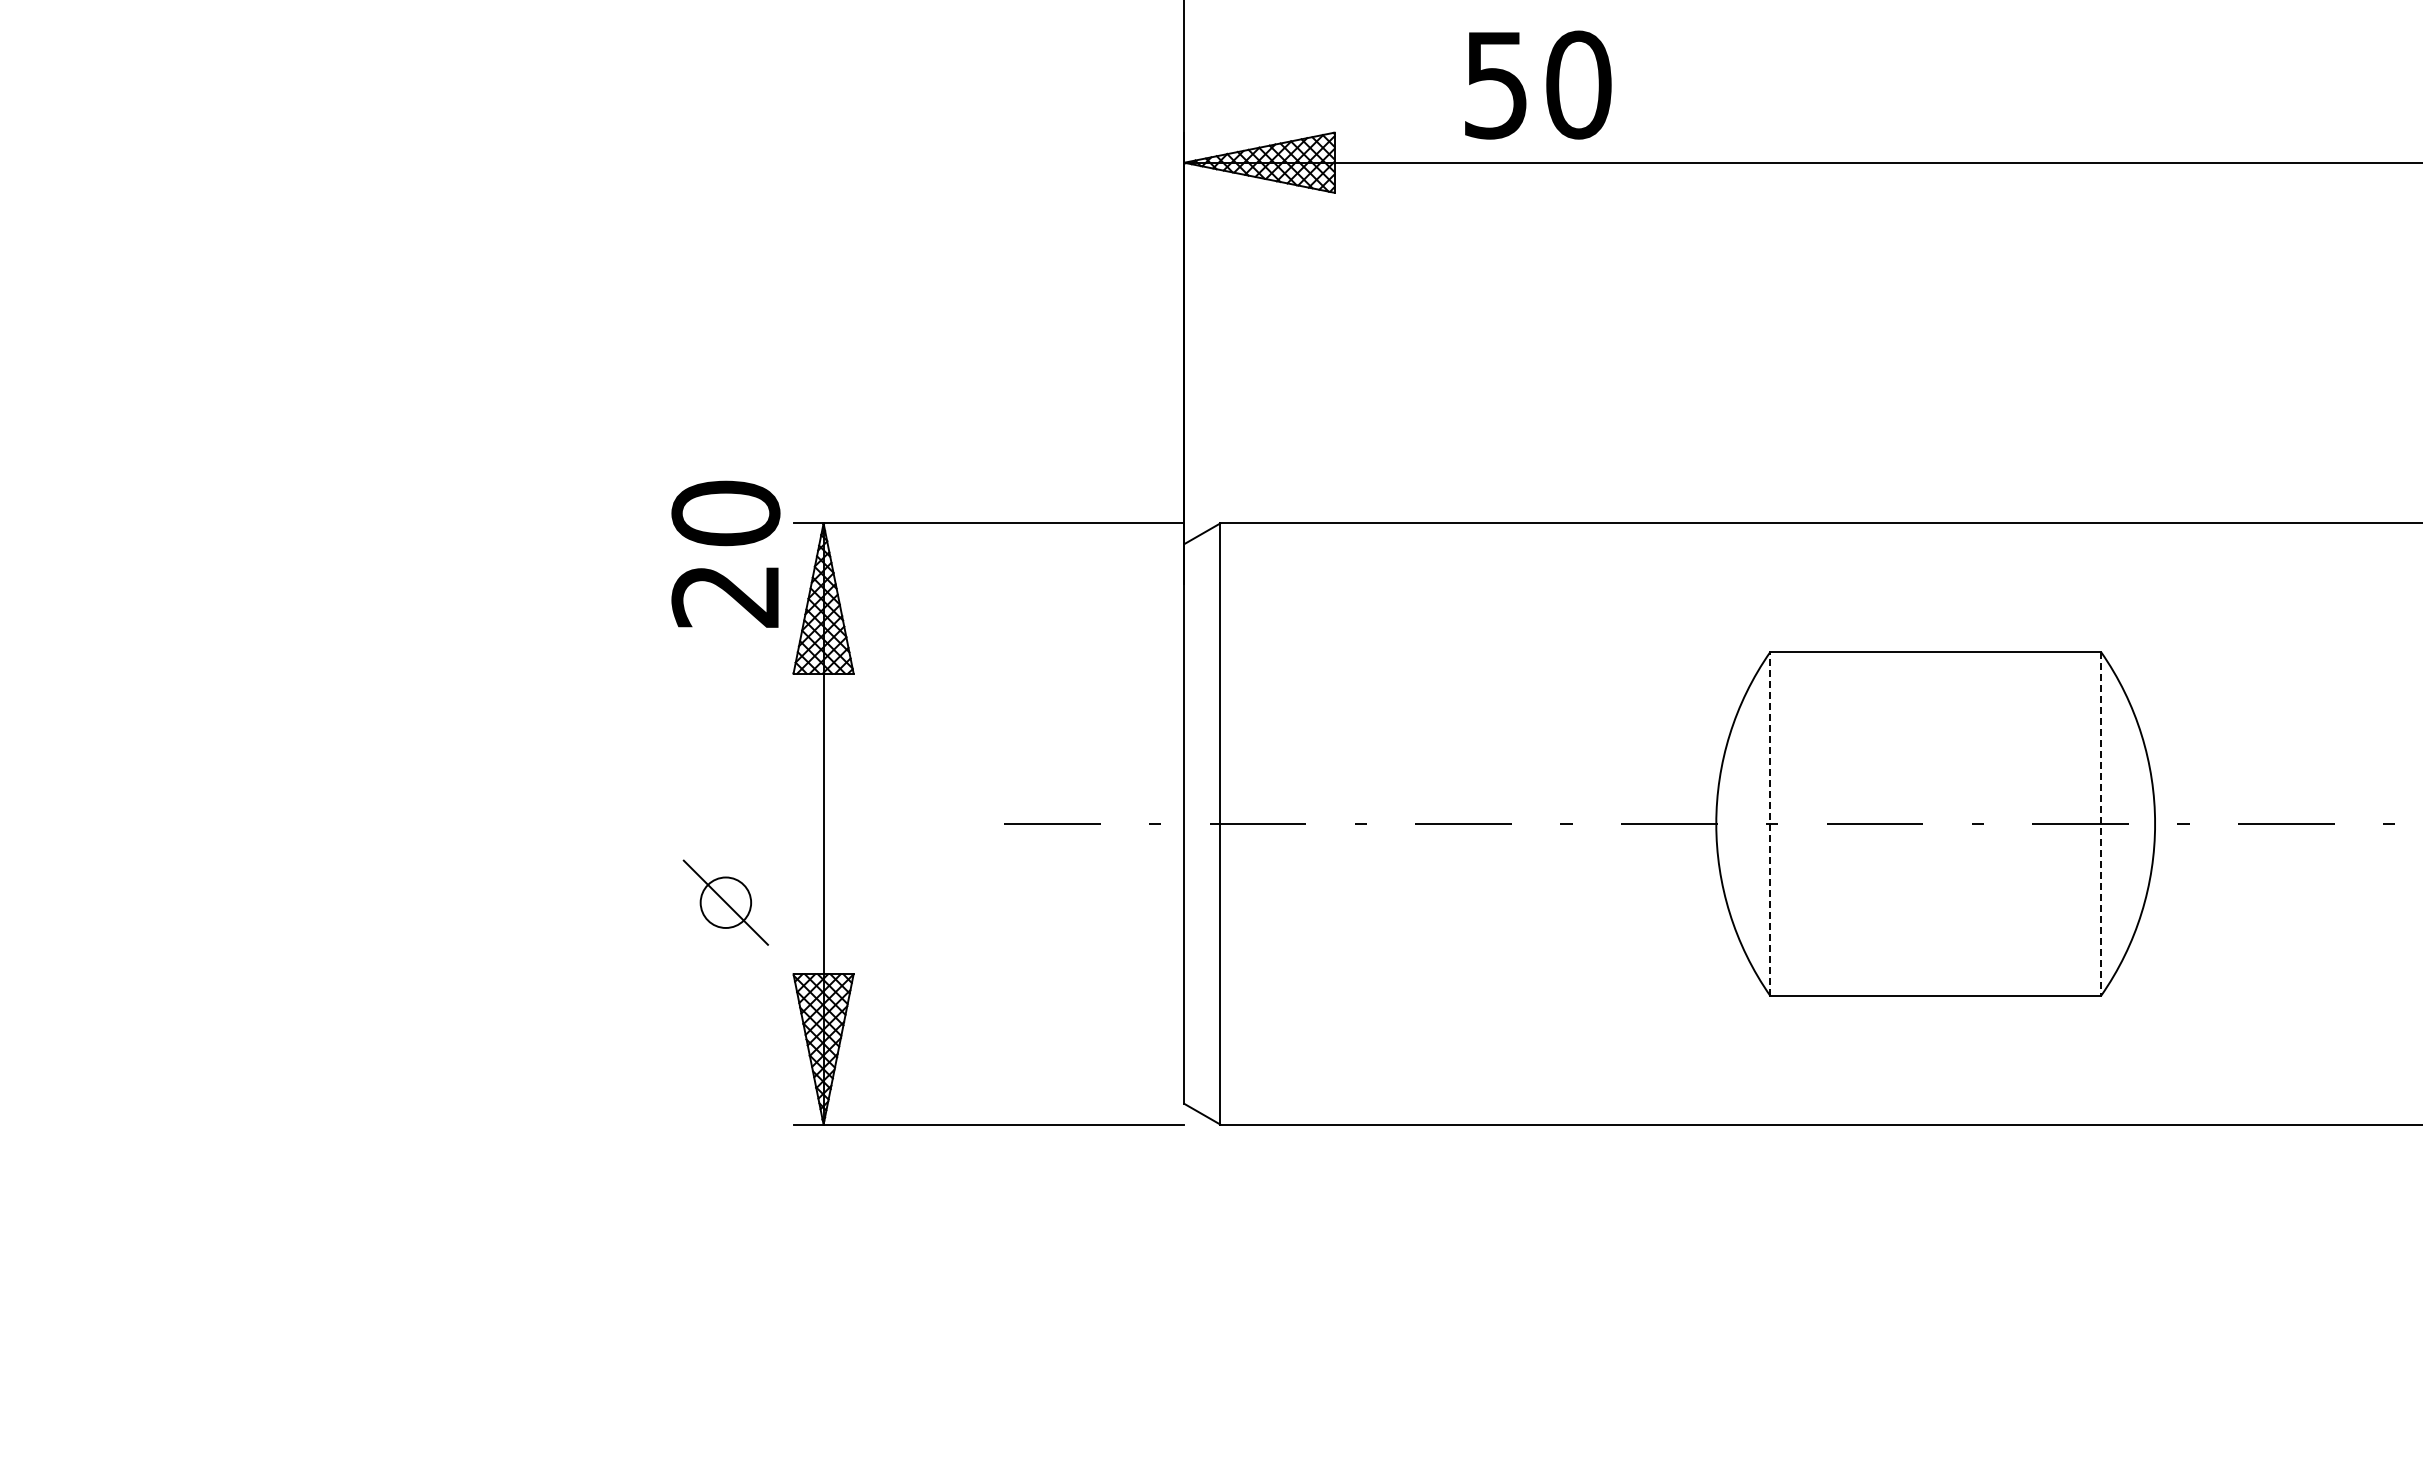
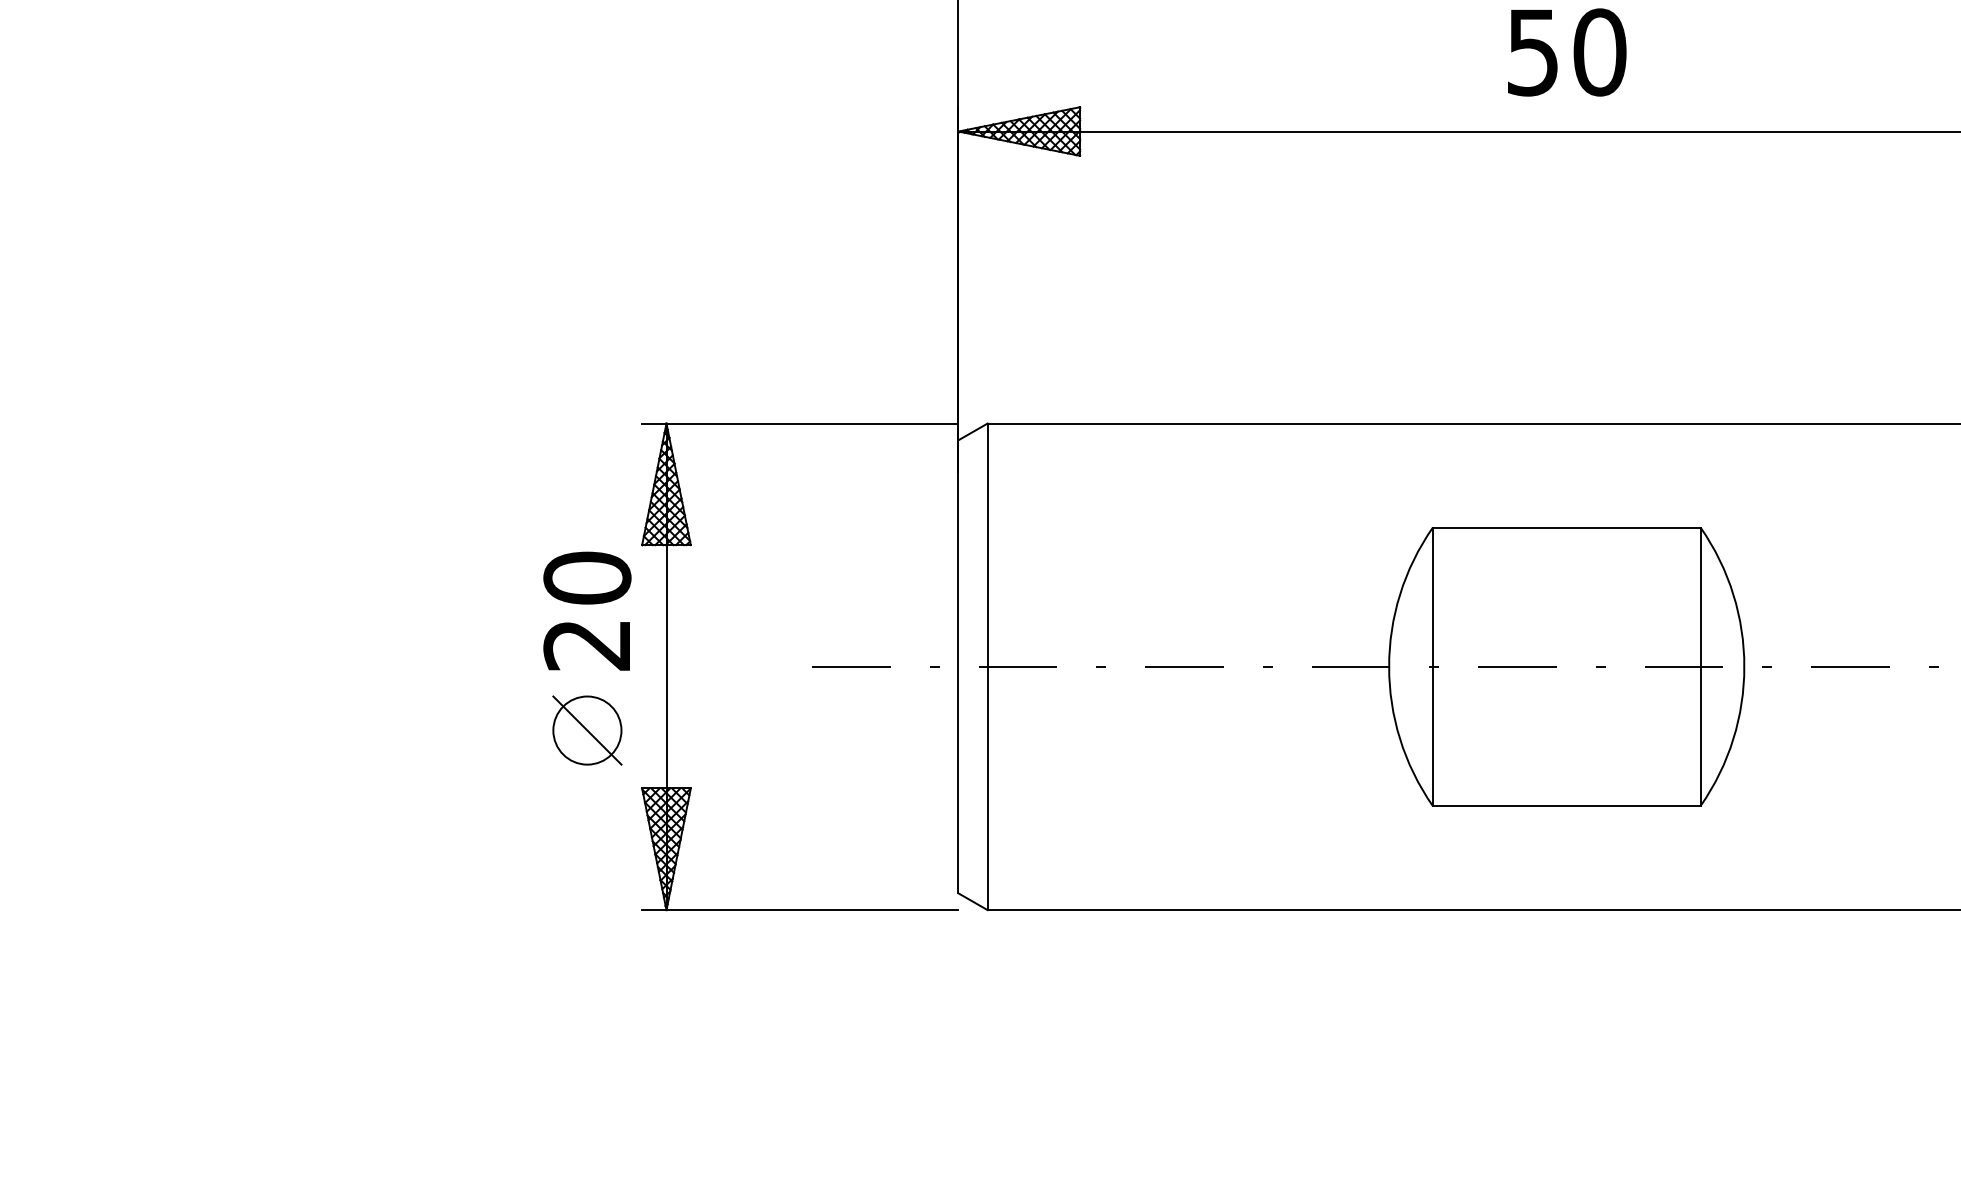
text: (1538, 84) -> (1567, 52), moved
text: (725, 553) -> (587, 610), moved
line: (1770, 824) -> (1433, 667), dashed -> solid
line: (2101, 824) -> (1700, 667), dashed -> solid
circle: (725, 902) -> (587, 730), size x1.67

